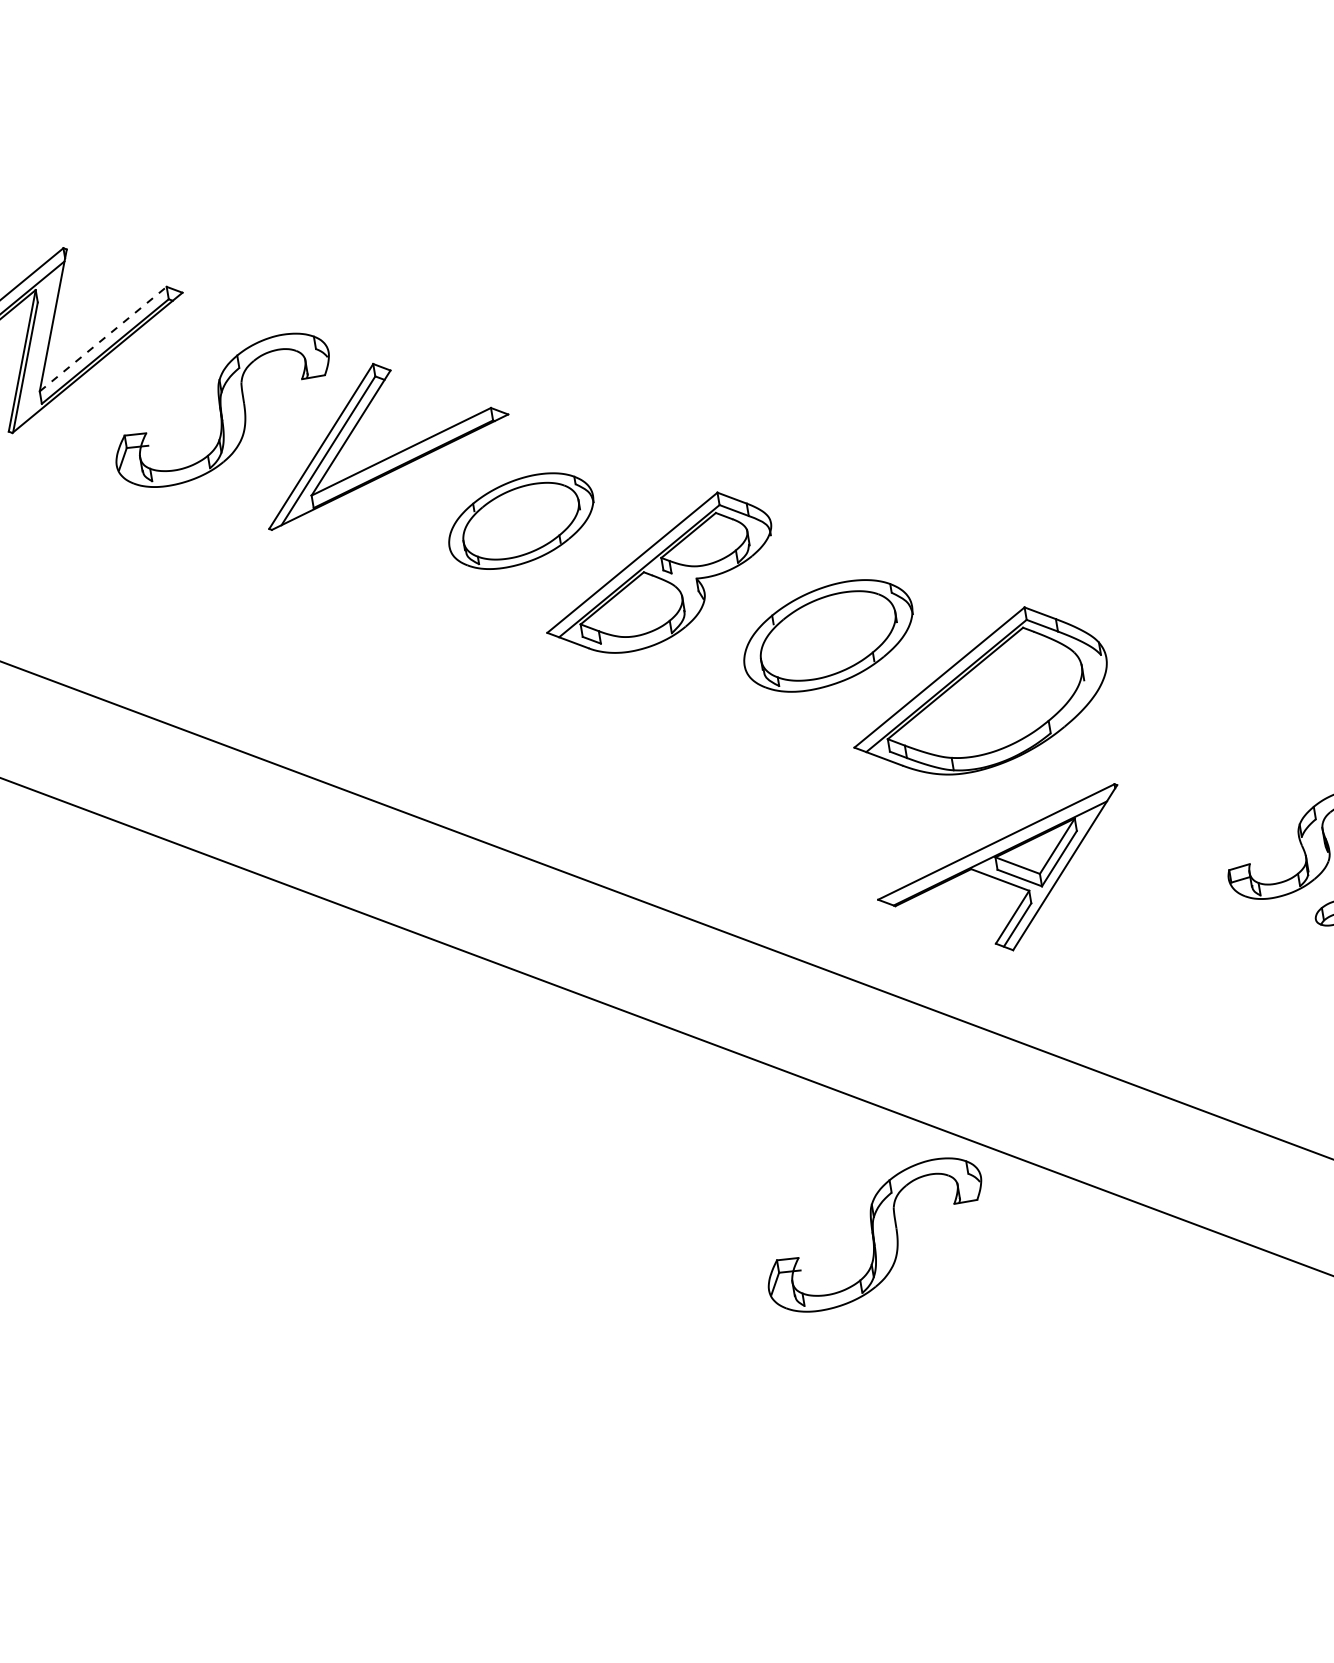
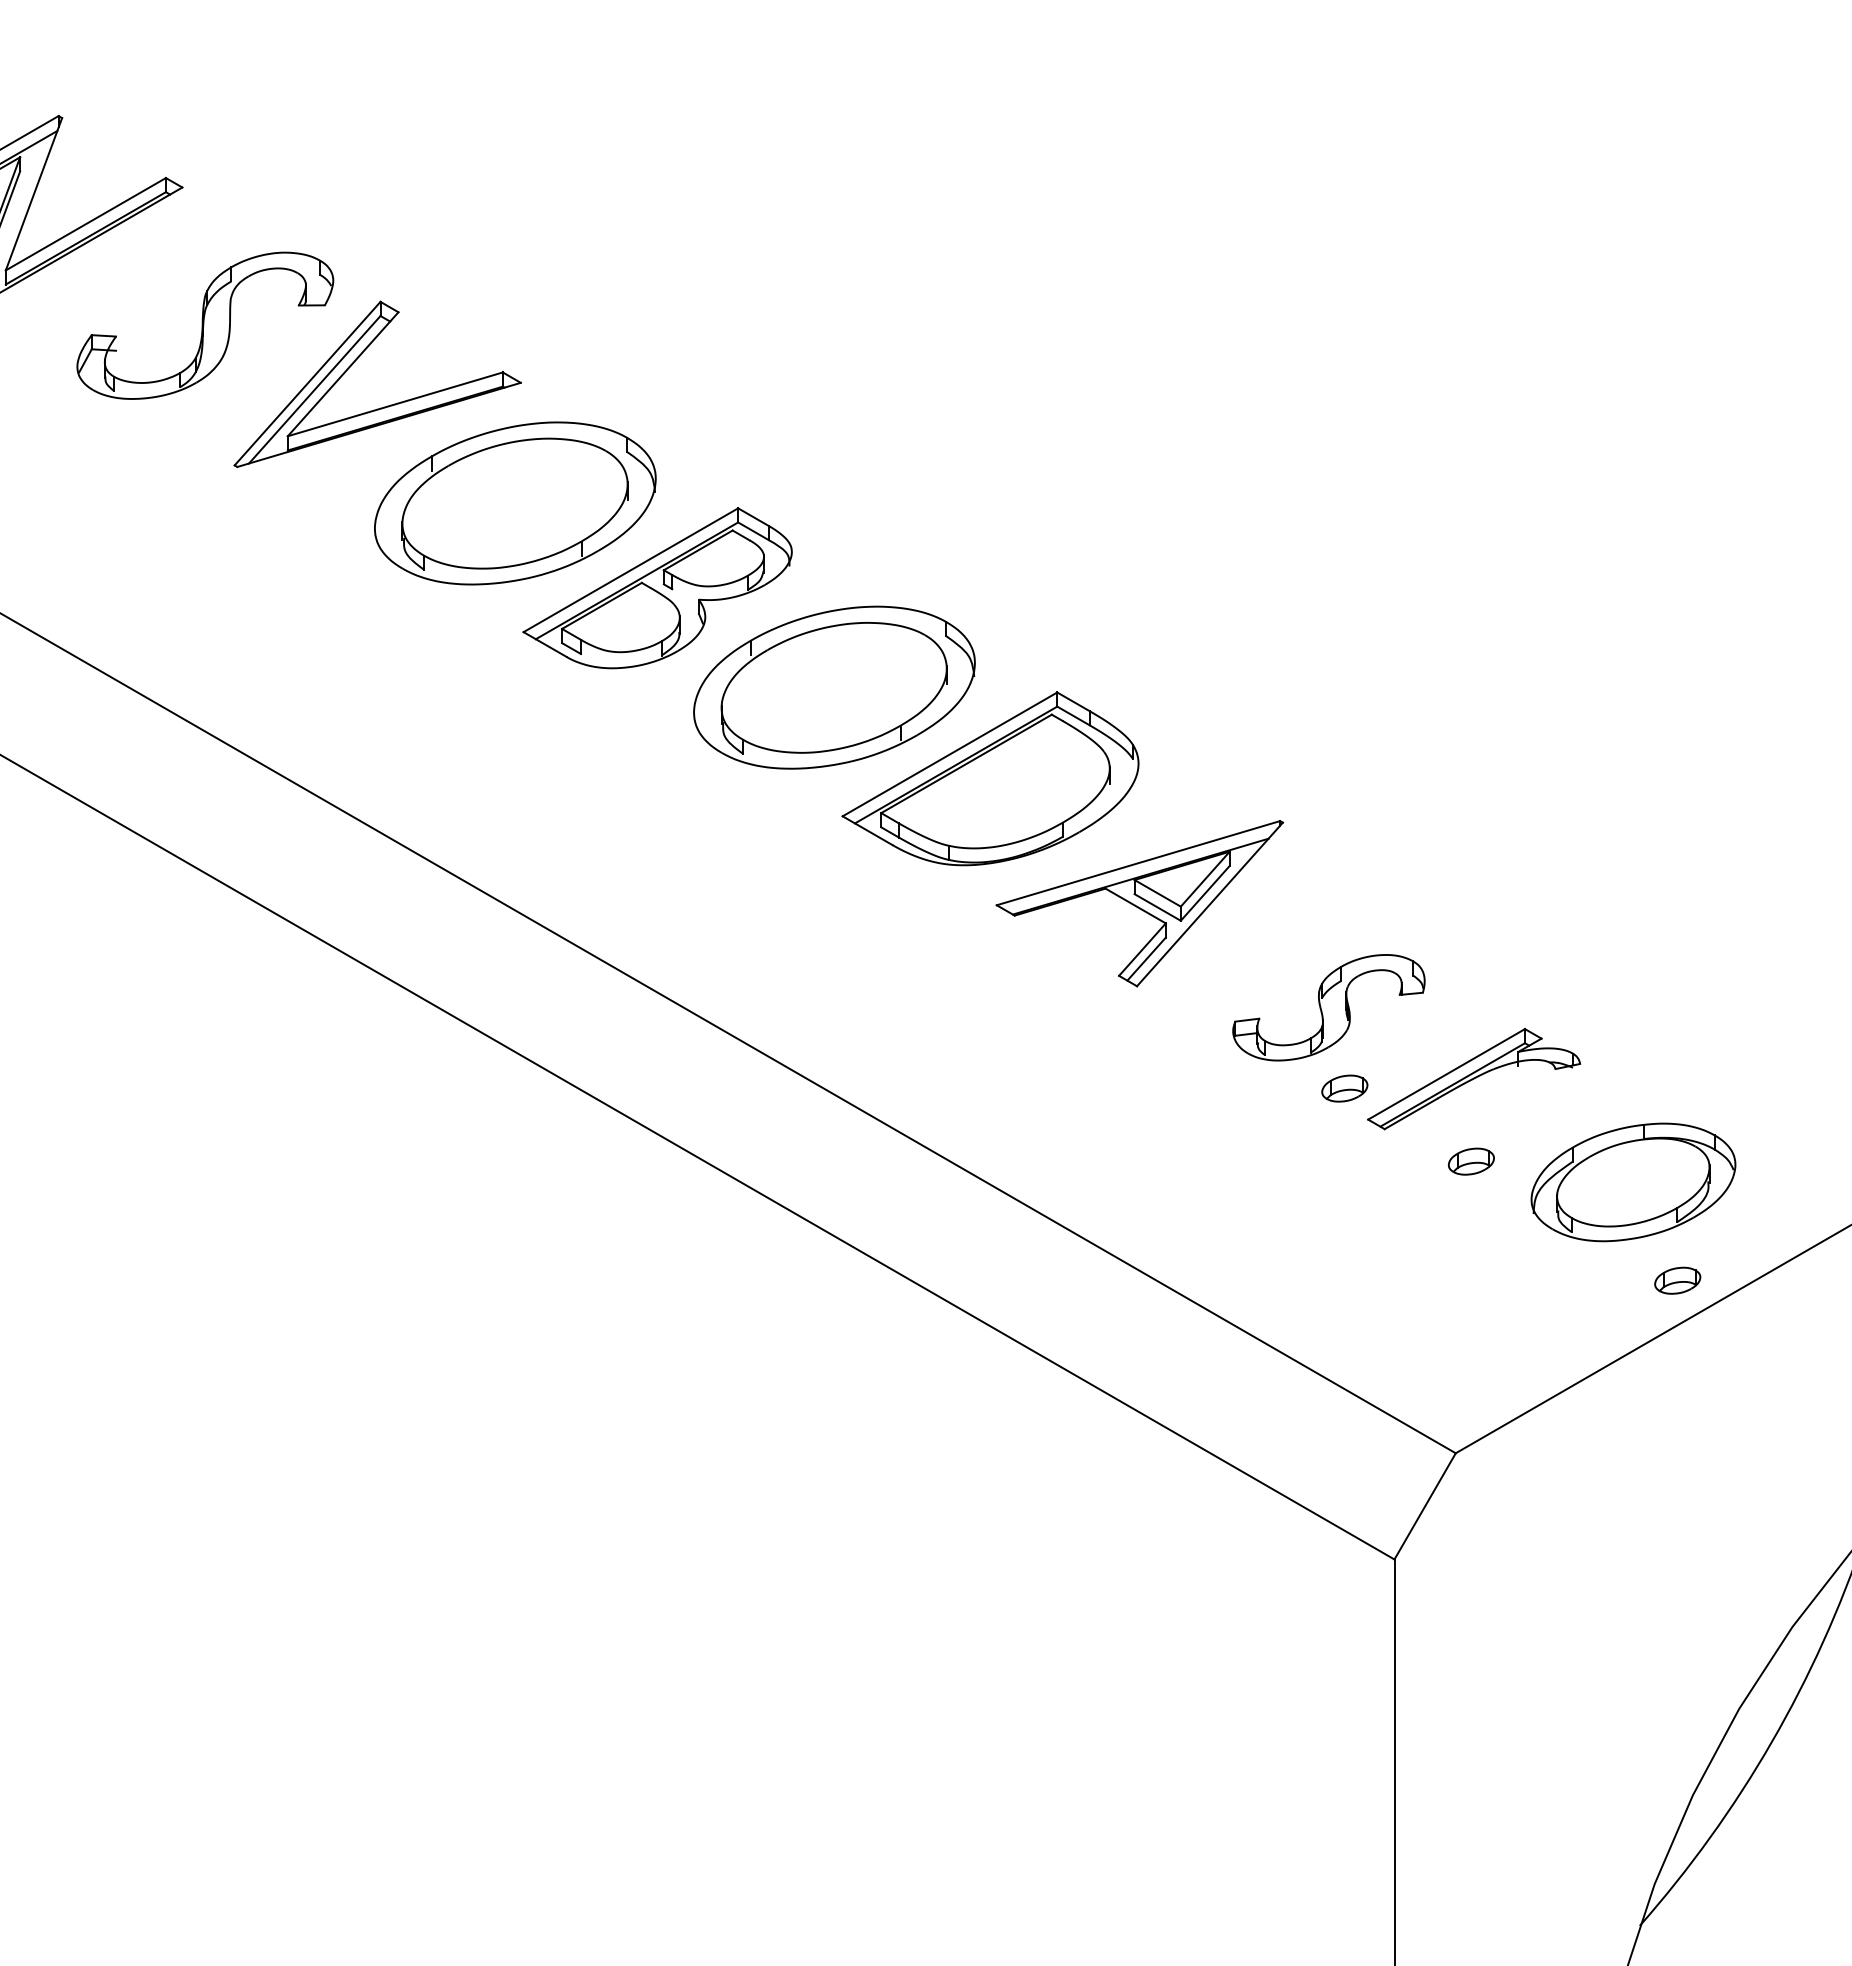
line: (103, 338) -> (86, 223), dashed -> solid
part: (521, 521) -> (515, 503), size x1.67
part: (828, 635) -> (834, 687), size x1.43
part: (1003, 877) -> (1139, 903), moved
part: (875, 1235) -> (775, 1360), removed

